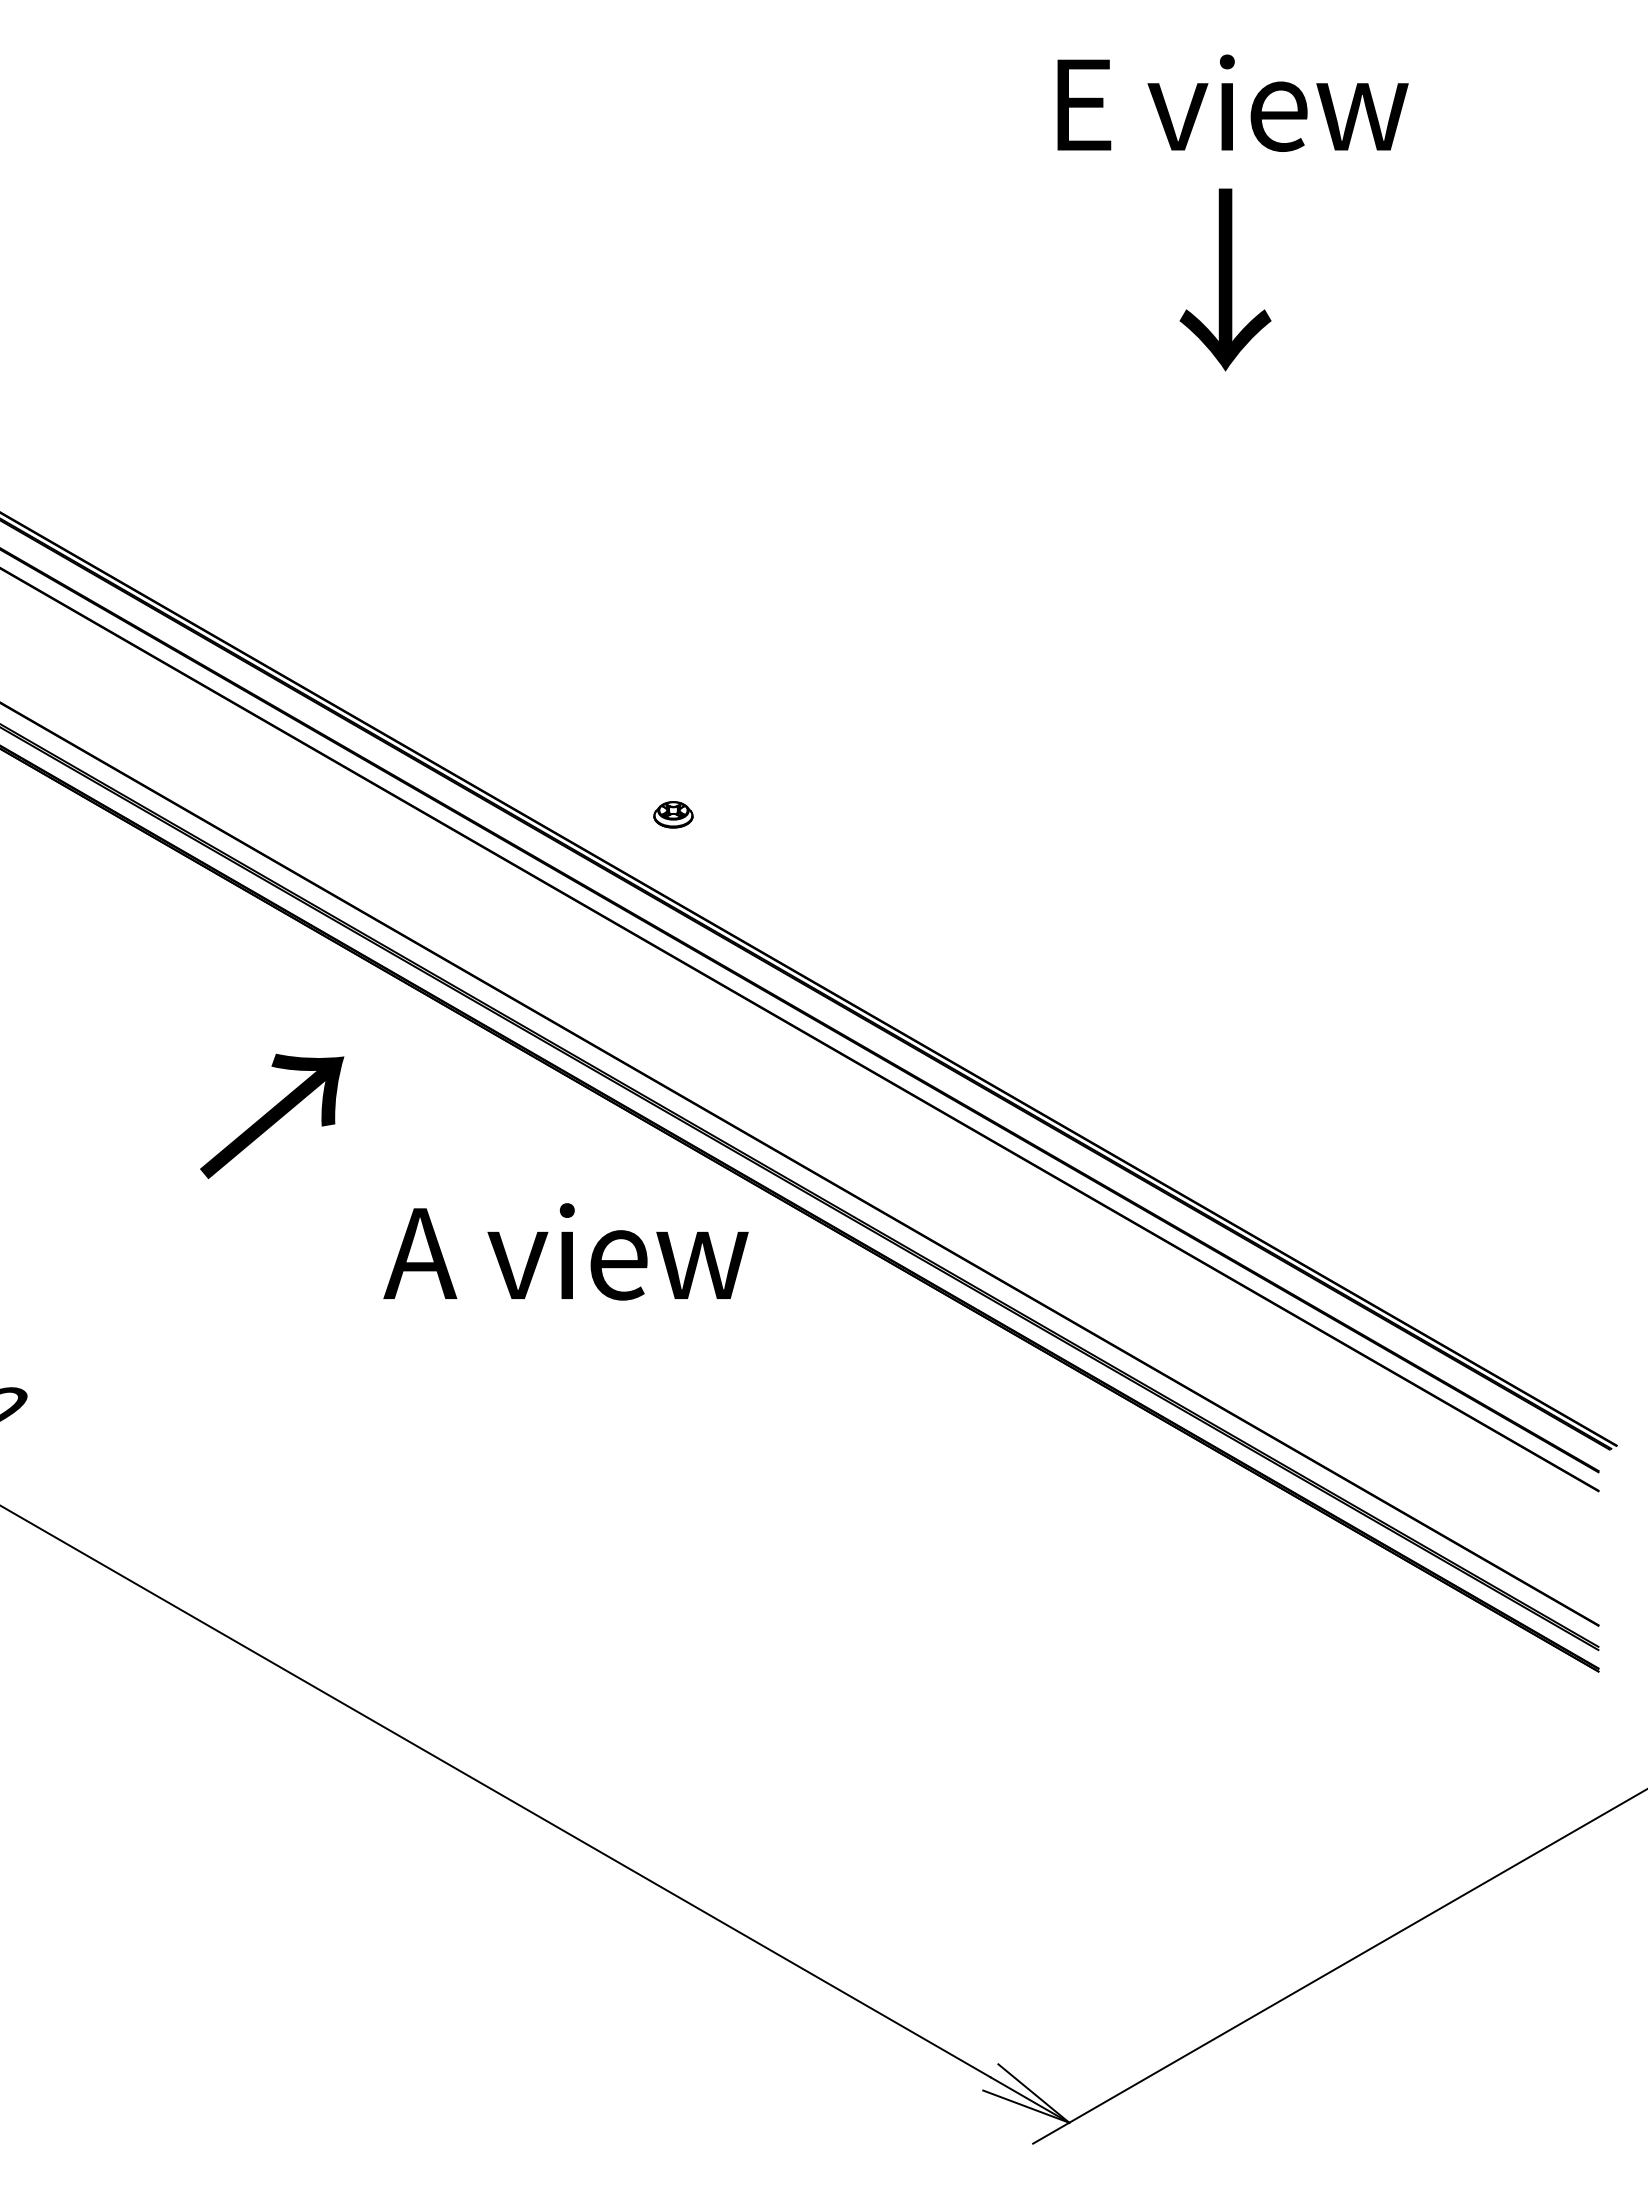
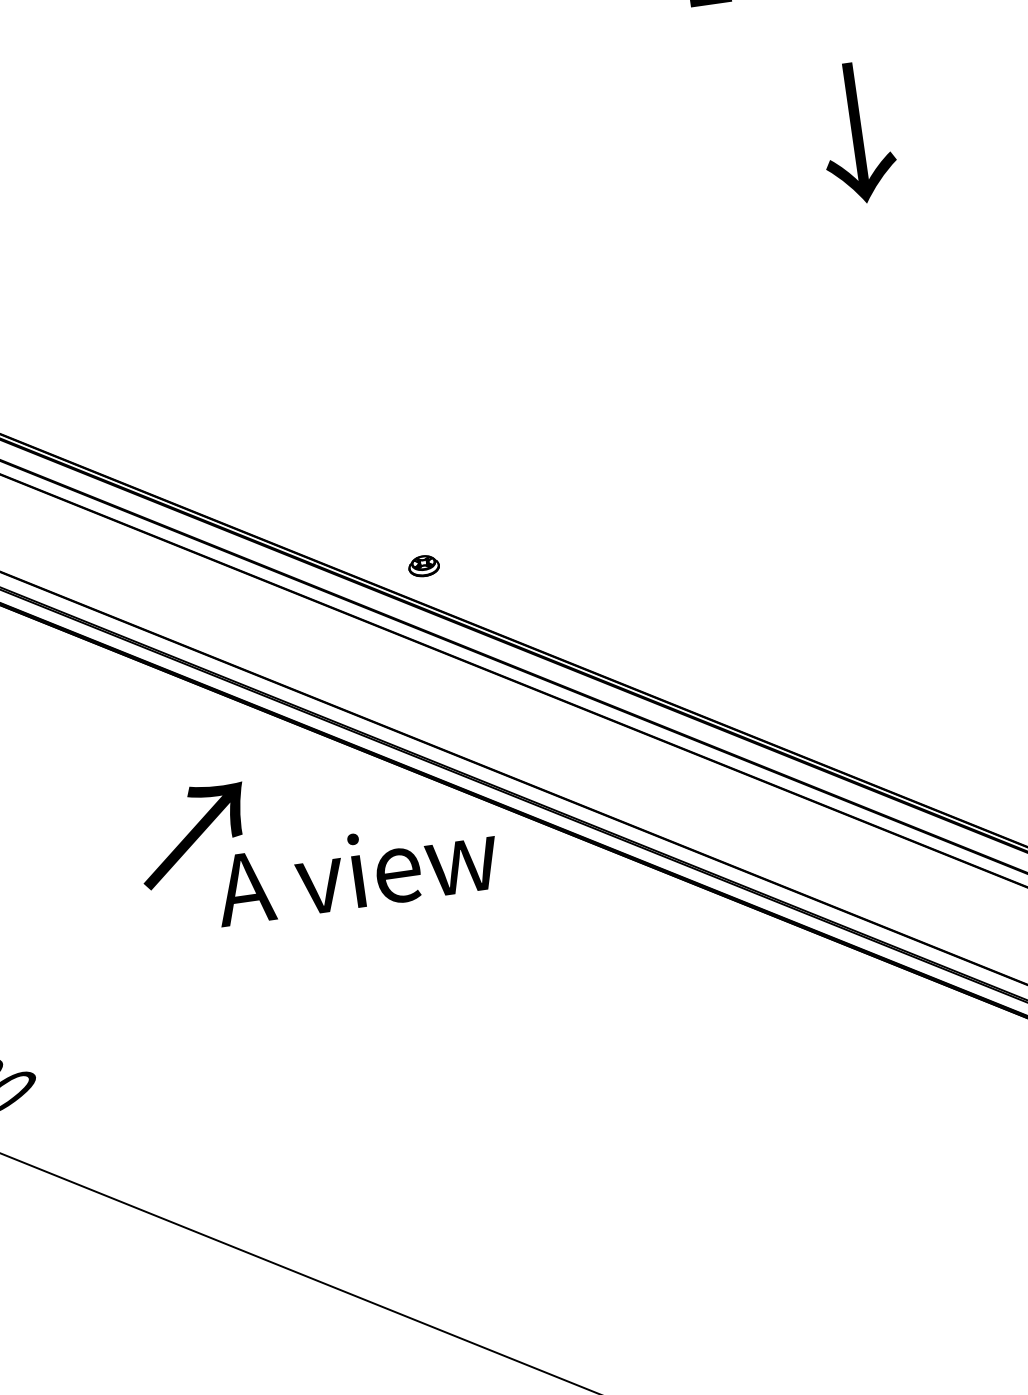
text: (1225, 279) -> (856, 132), moved
part: (673, 814) -> (424, 565), moved
text: (565, 1251) -> (356, 871), moved

